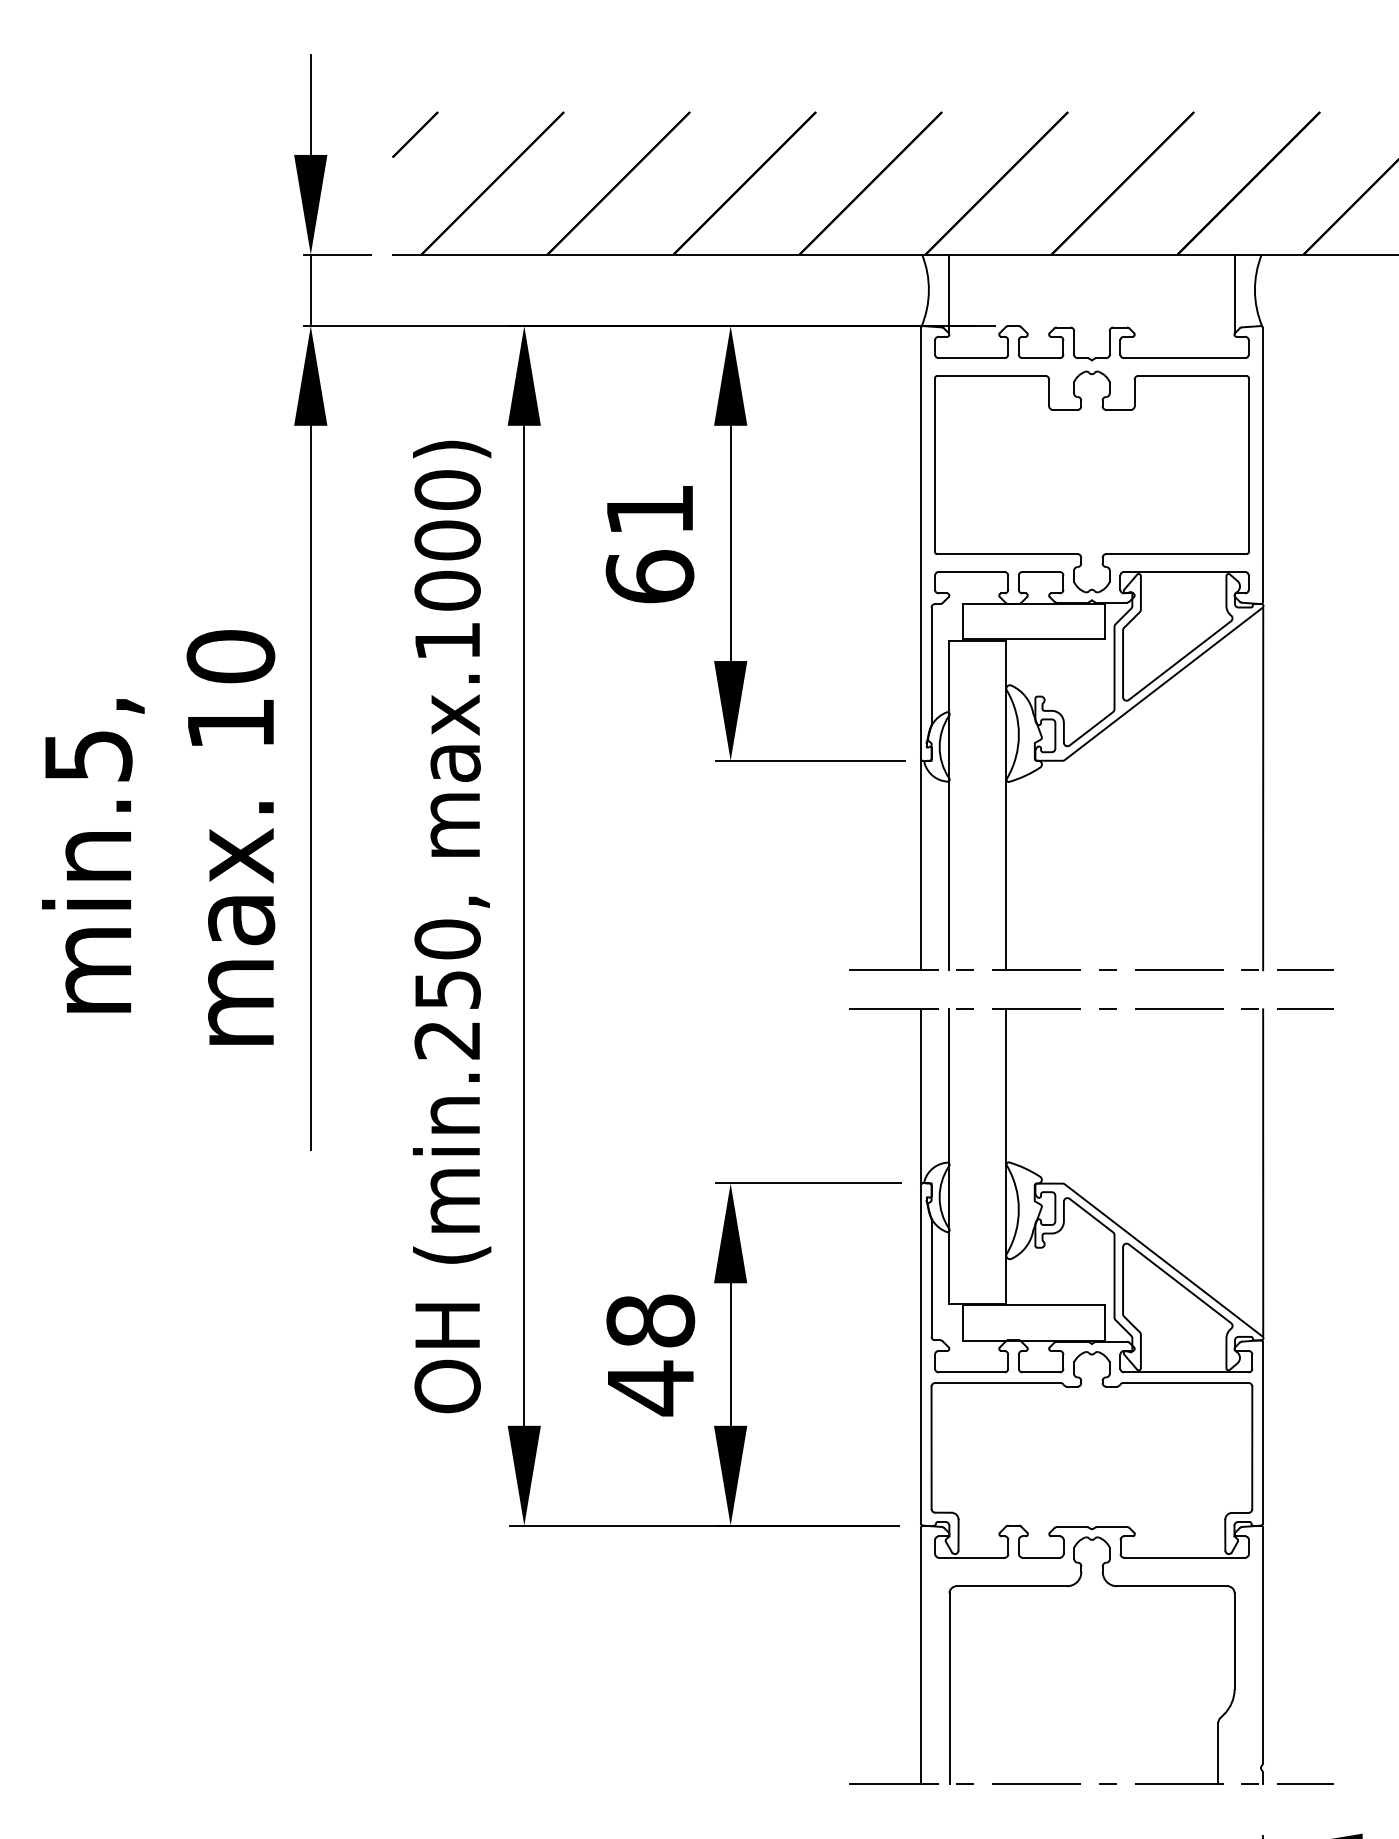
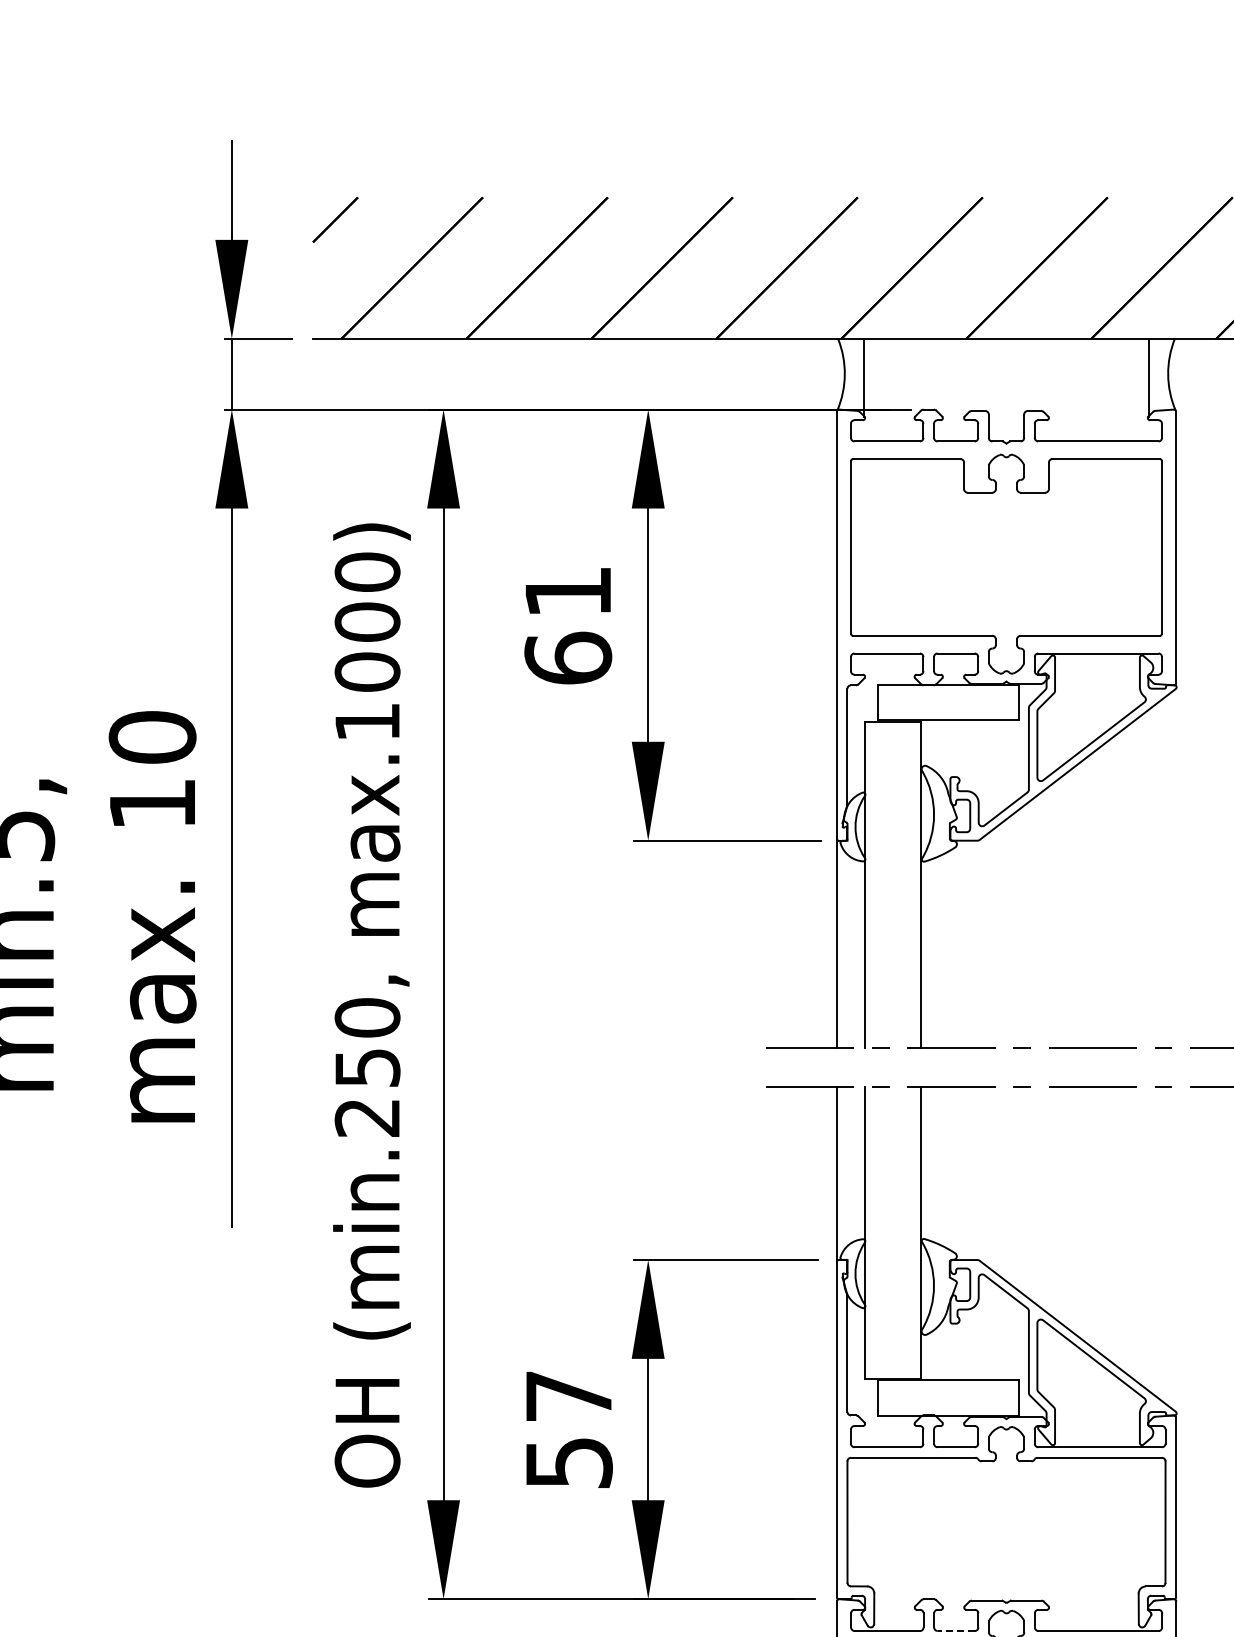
line: (1263, 789) -> (1176, 869), removed
line: (1263, 1172) -> (1176, 1249), removed
text: (650, 1355) -> (568, 1430), 48 -> 57
line: (1041, 1557) -> (956, 1630), solid -> dashed

